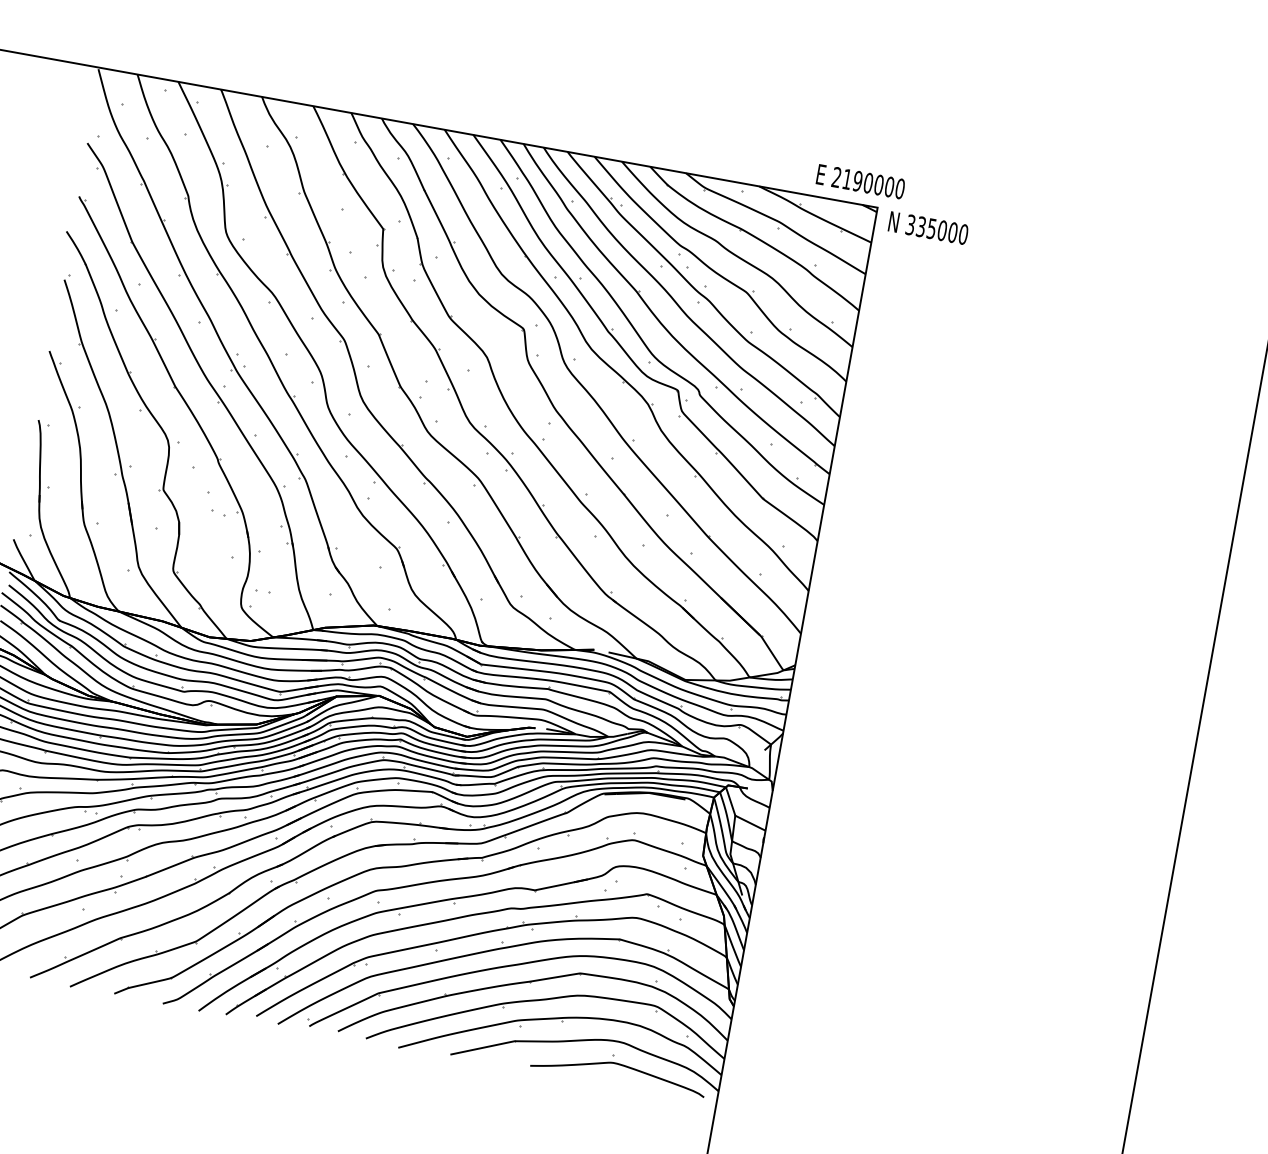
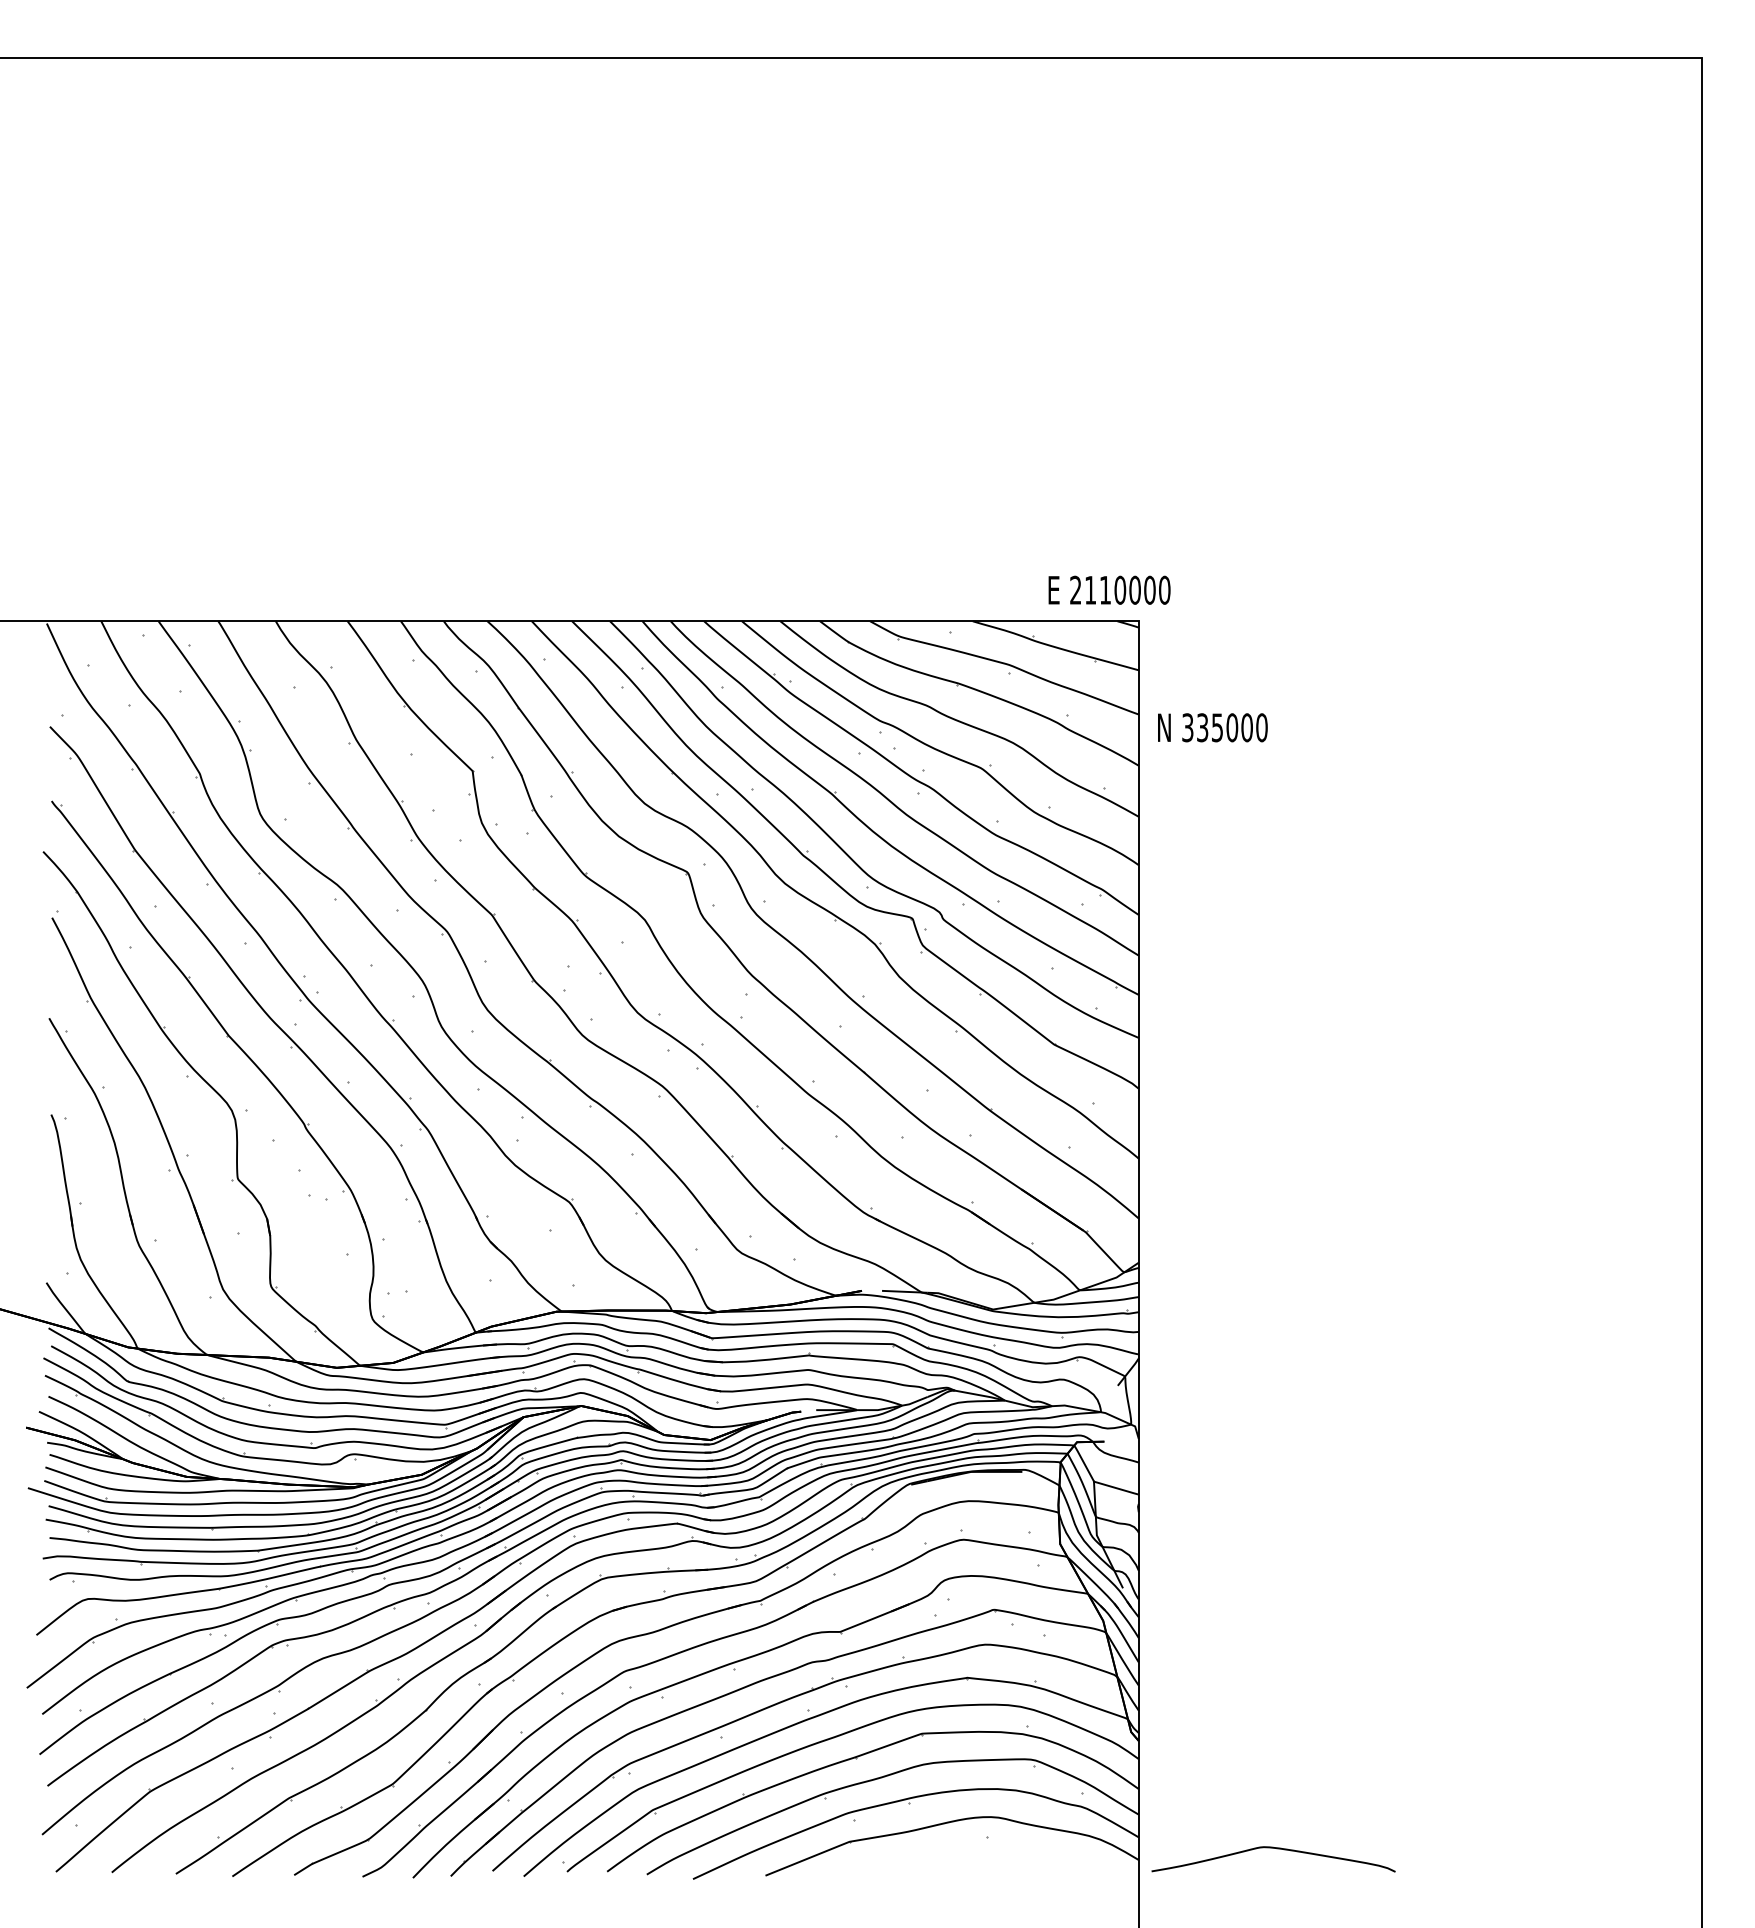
text: (858, 180) -> (1105, 589), 2190000 -> 2110000
text: (928, 228) -> (1212, 727), moved
curve: (622, 1066) -> (1276, 1849), moved

